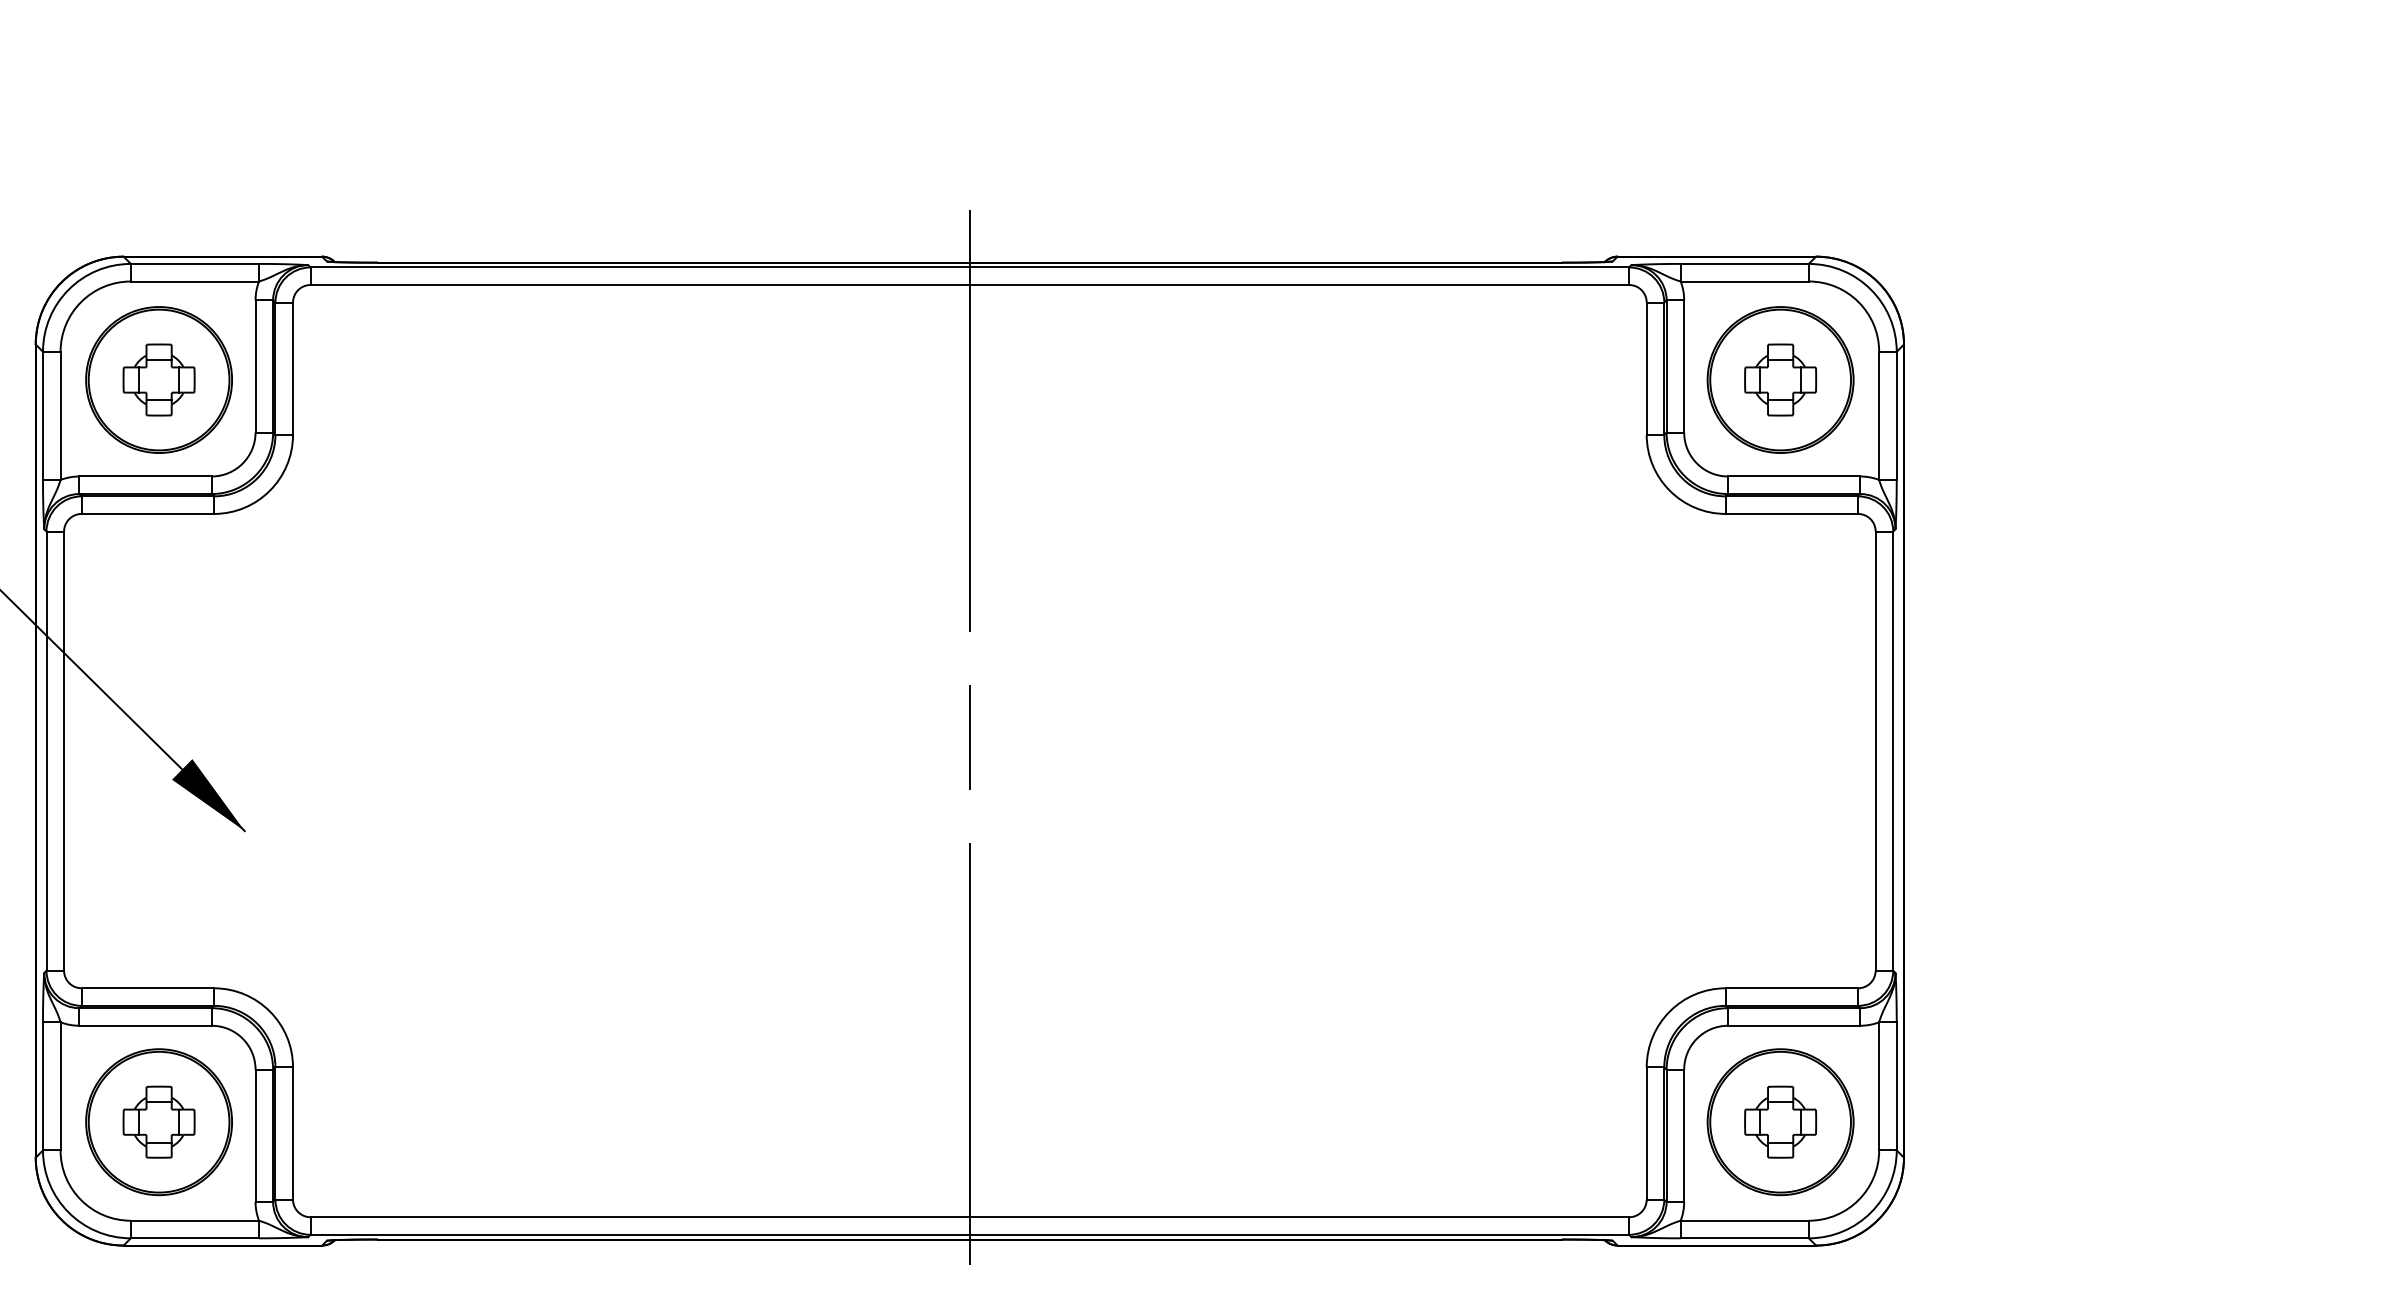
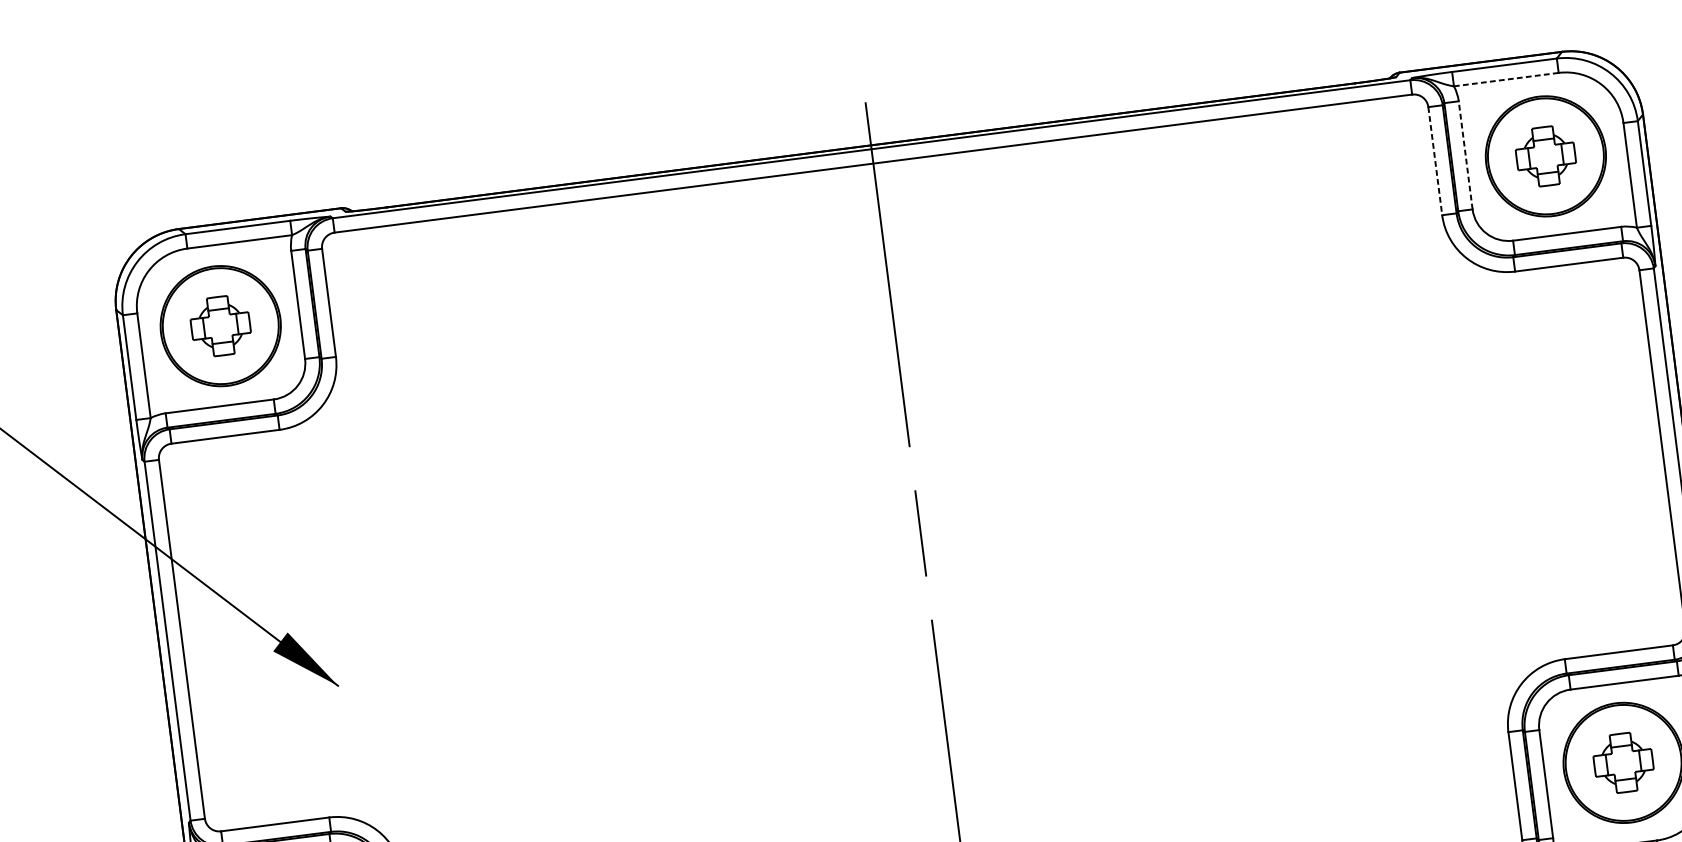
line: (1745, 281) -> (1506, 79), solid -> dashed
line: (1684, 365) -> (1465, 154), solid -> dashed
line: (1646, 369) -> (1435, 161), solid -> dashed

